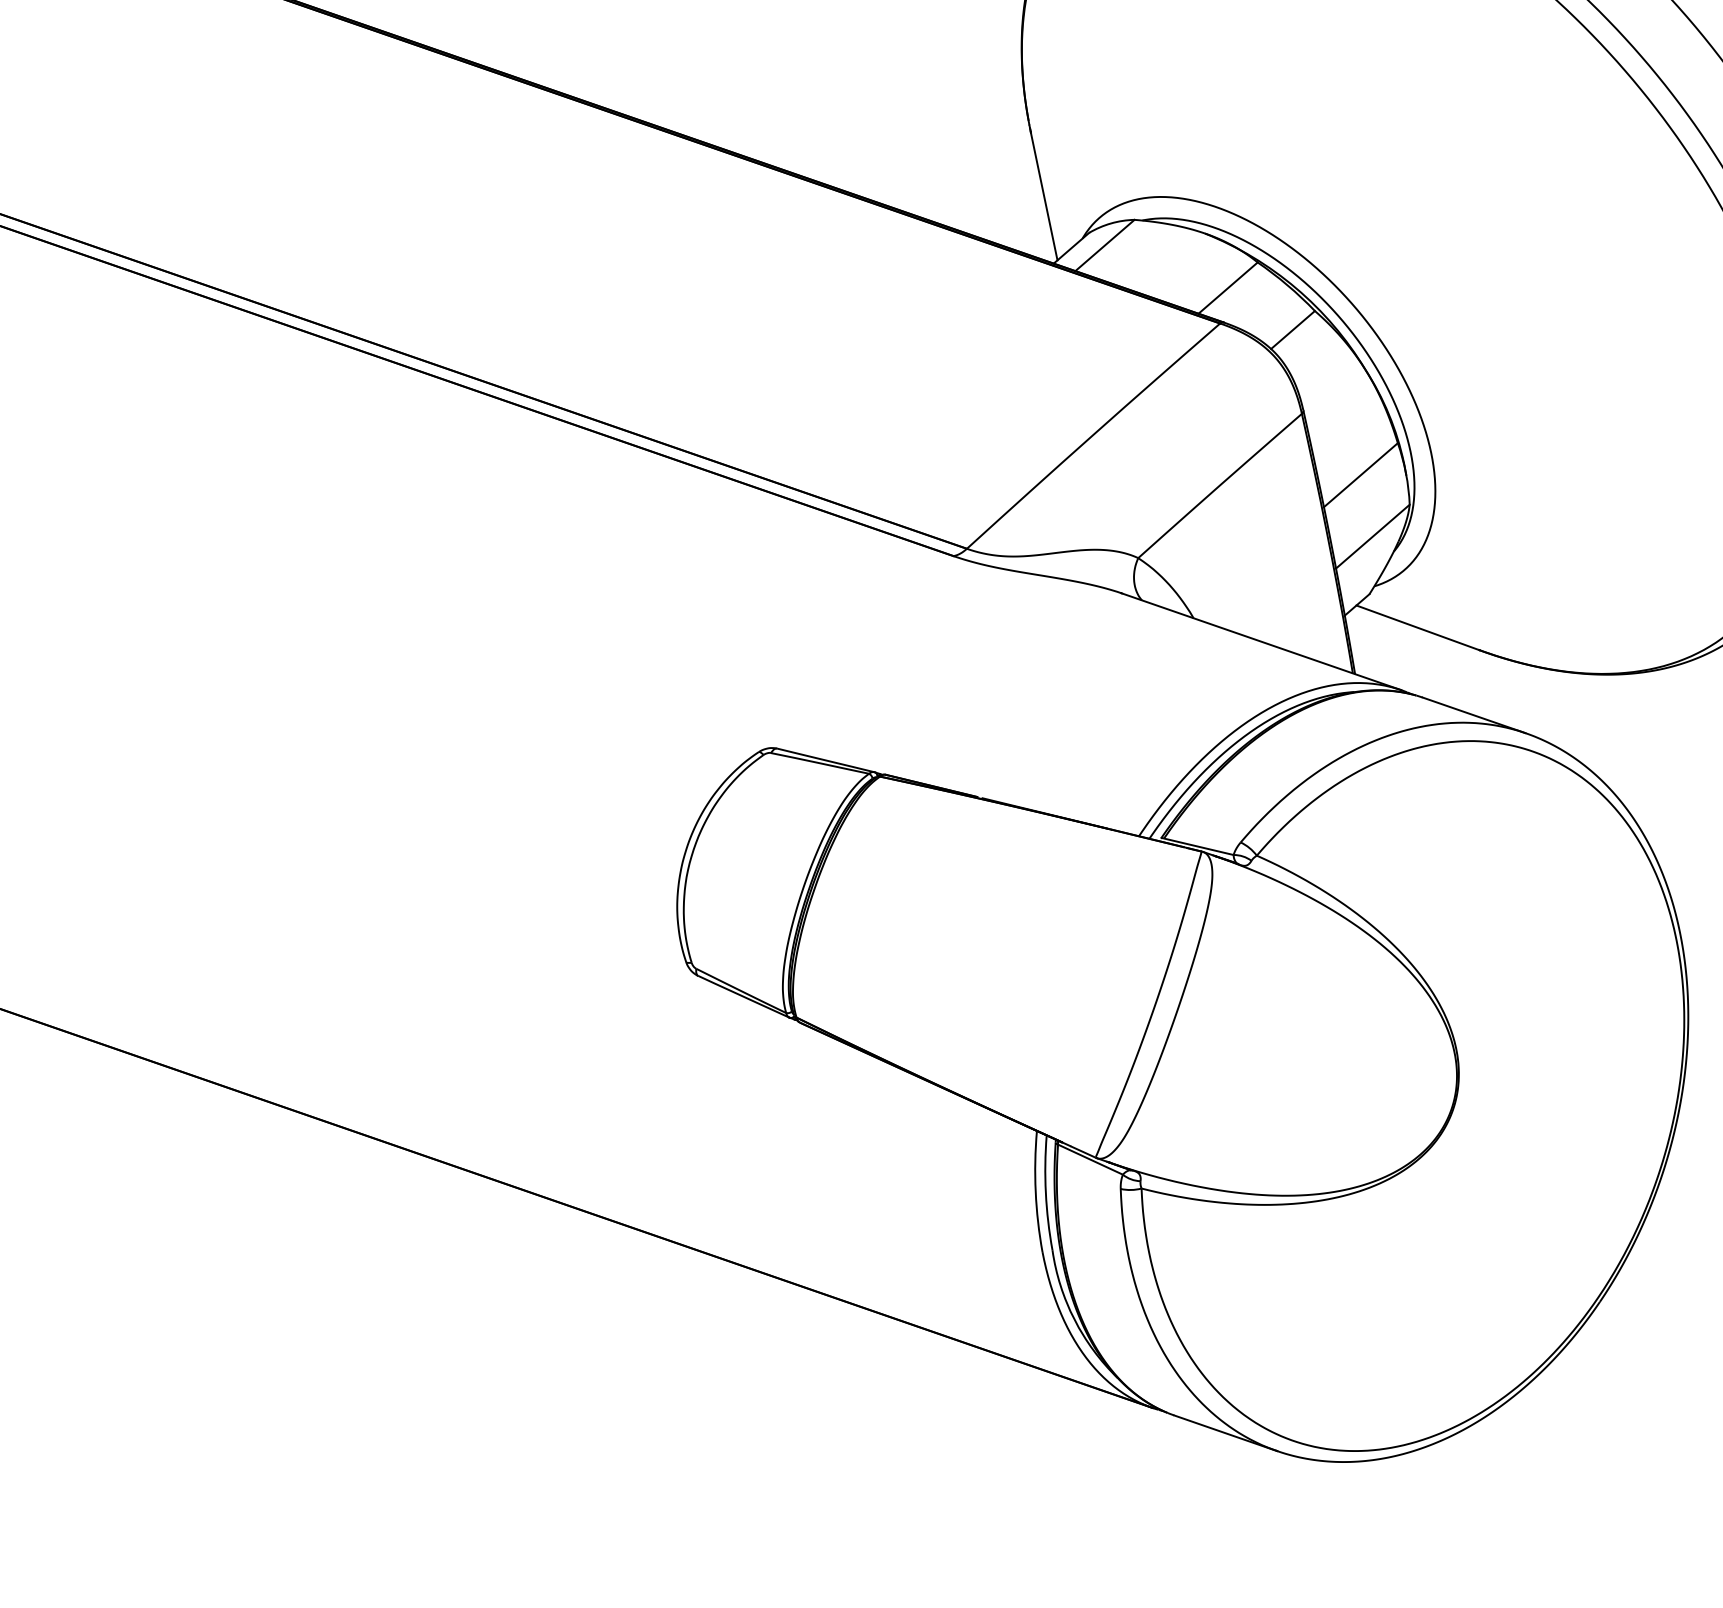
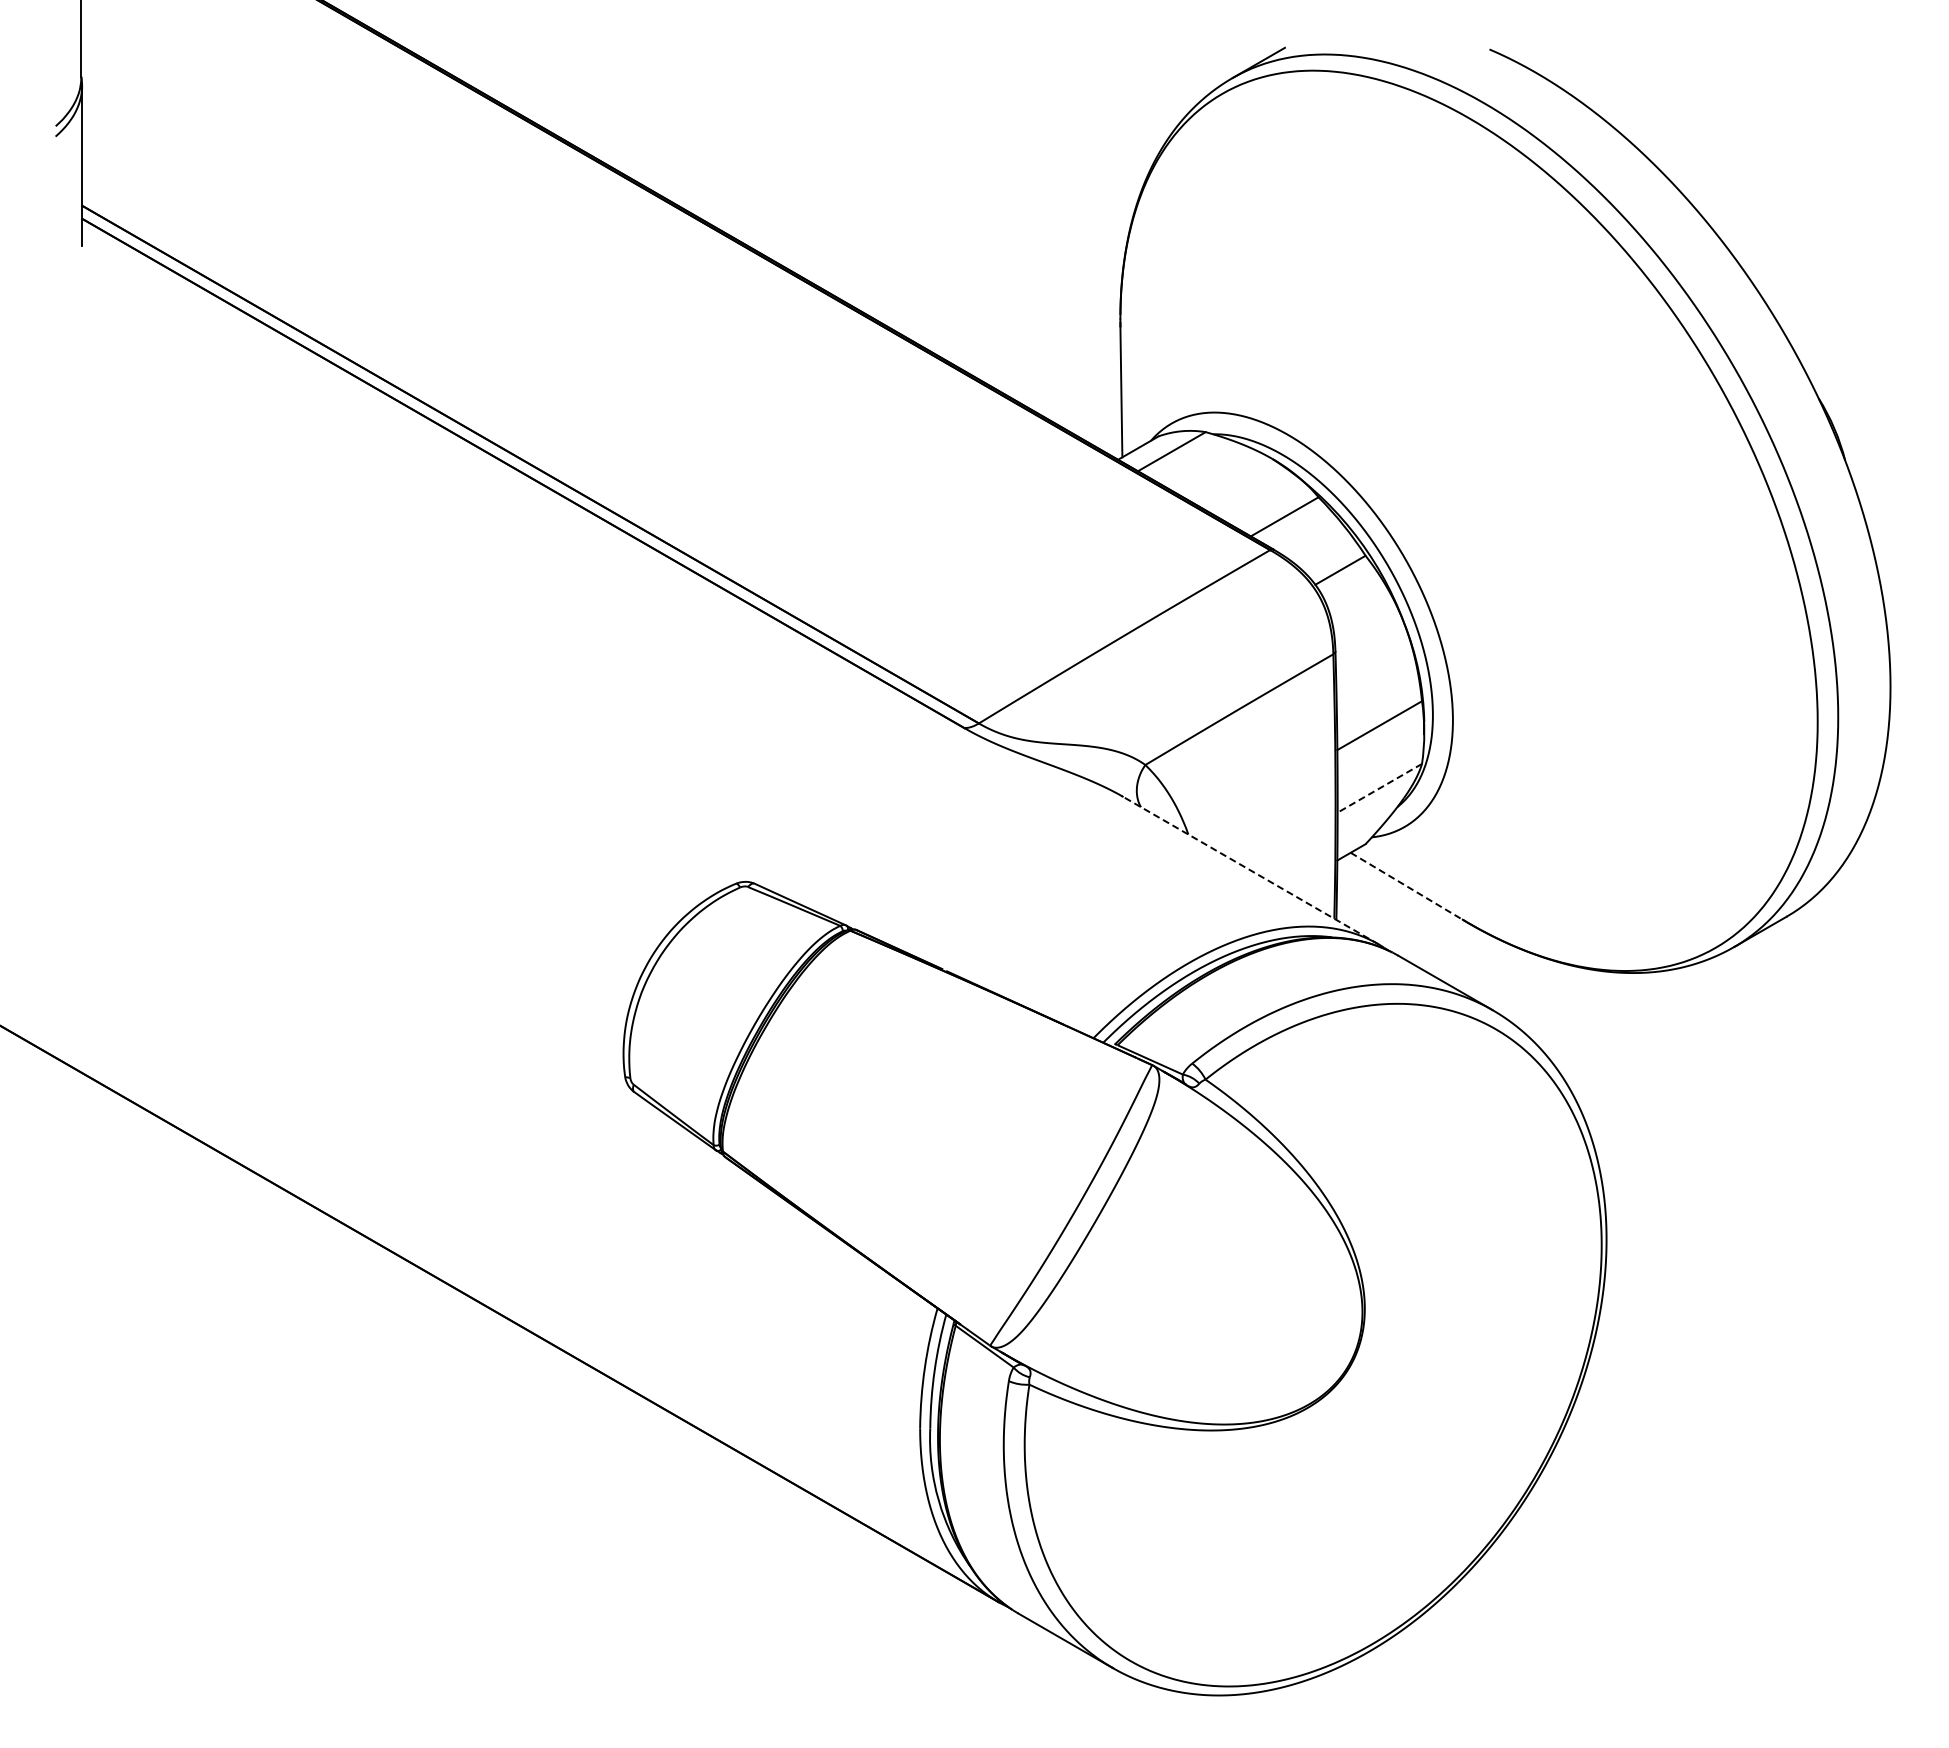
line: (1372, 536) -> (1379, 788), solid -> dashed
line: (1418, 627) -> (1407, 886), solid -> dashed
line: (1261, 641) -> (1250, 870), solid -> dashed

